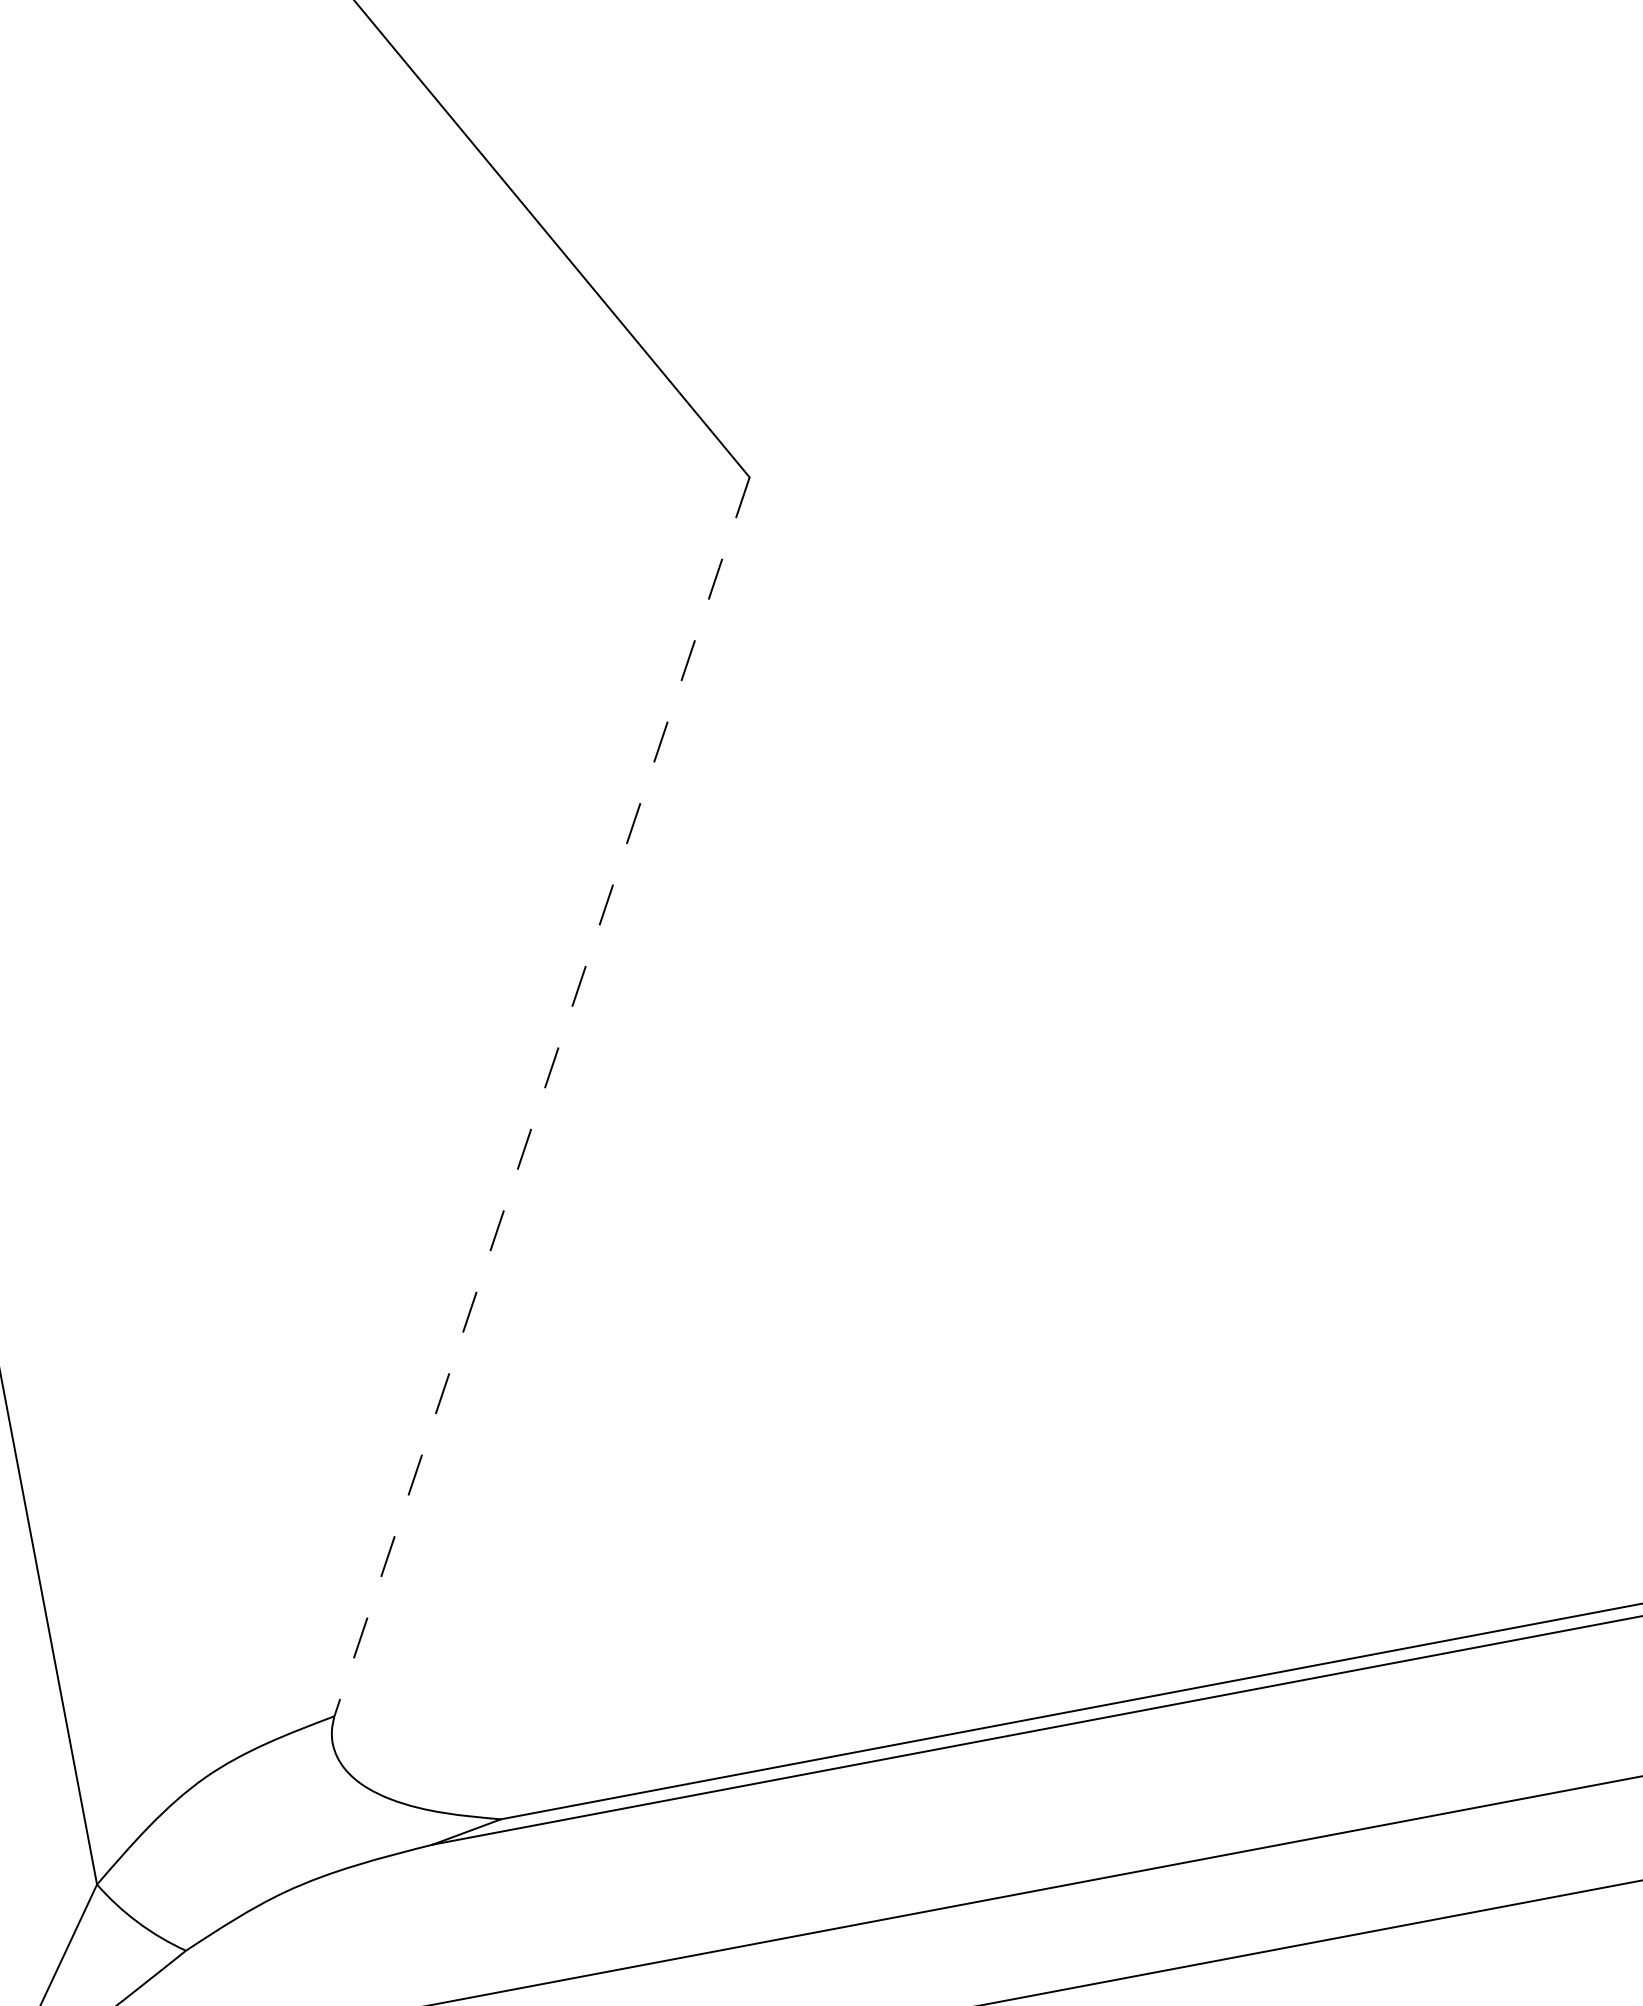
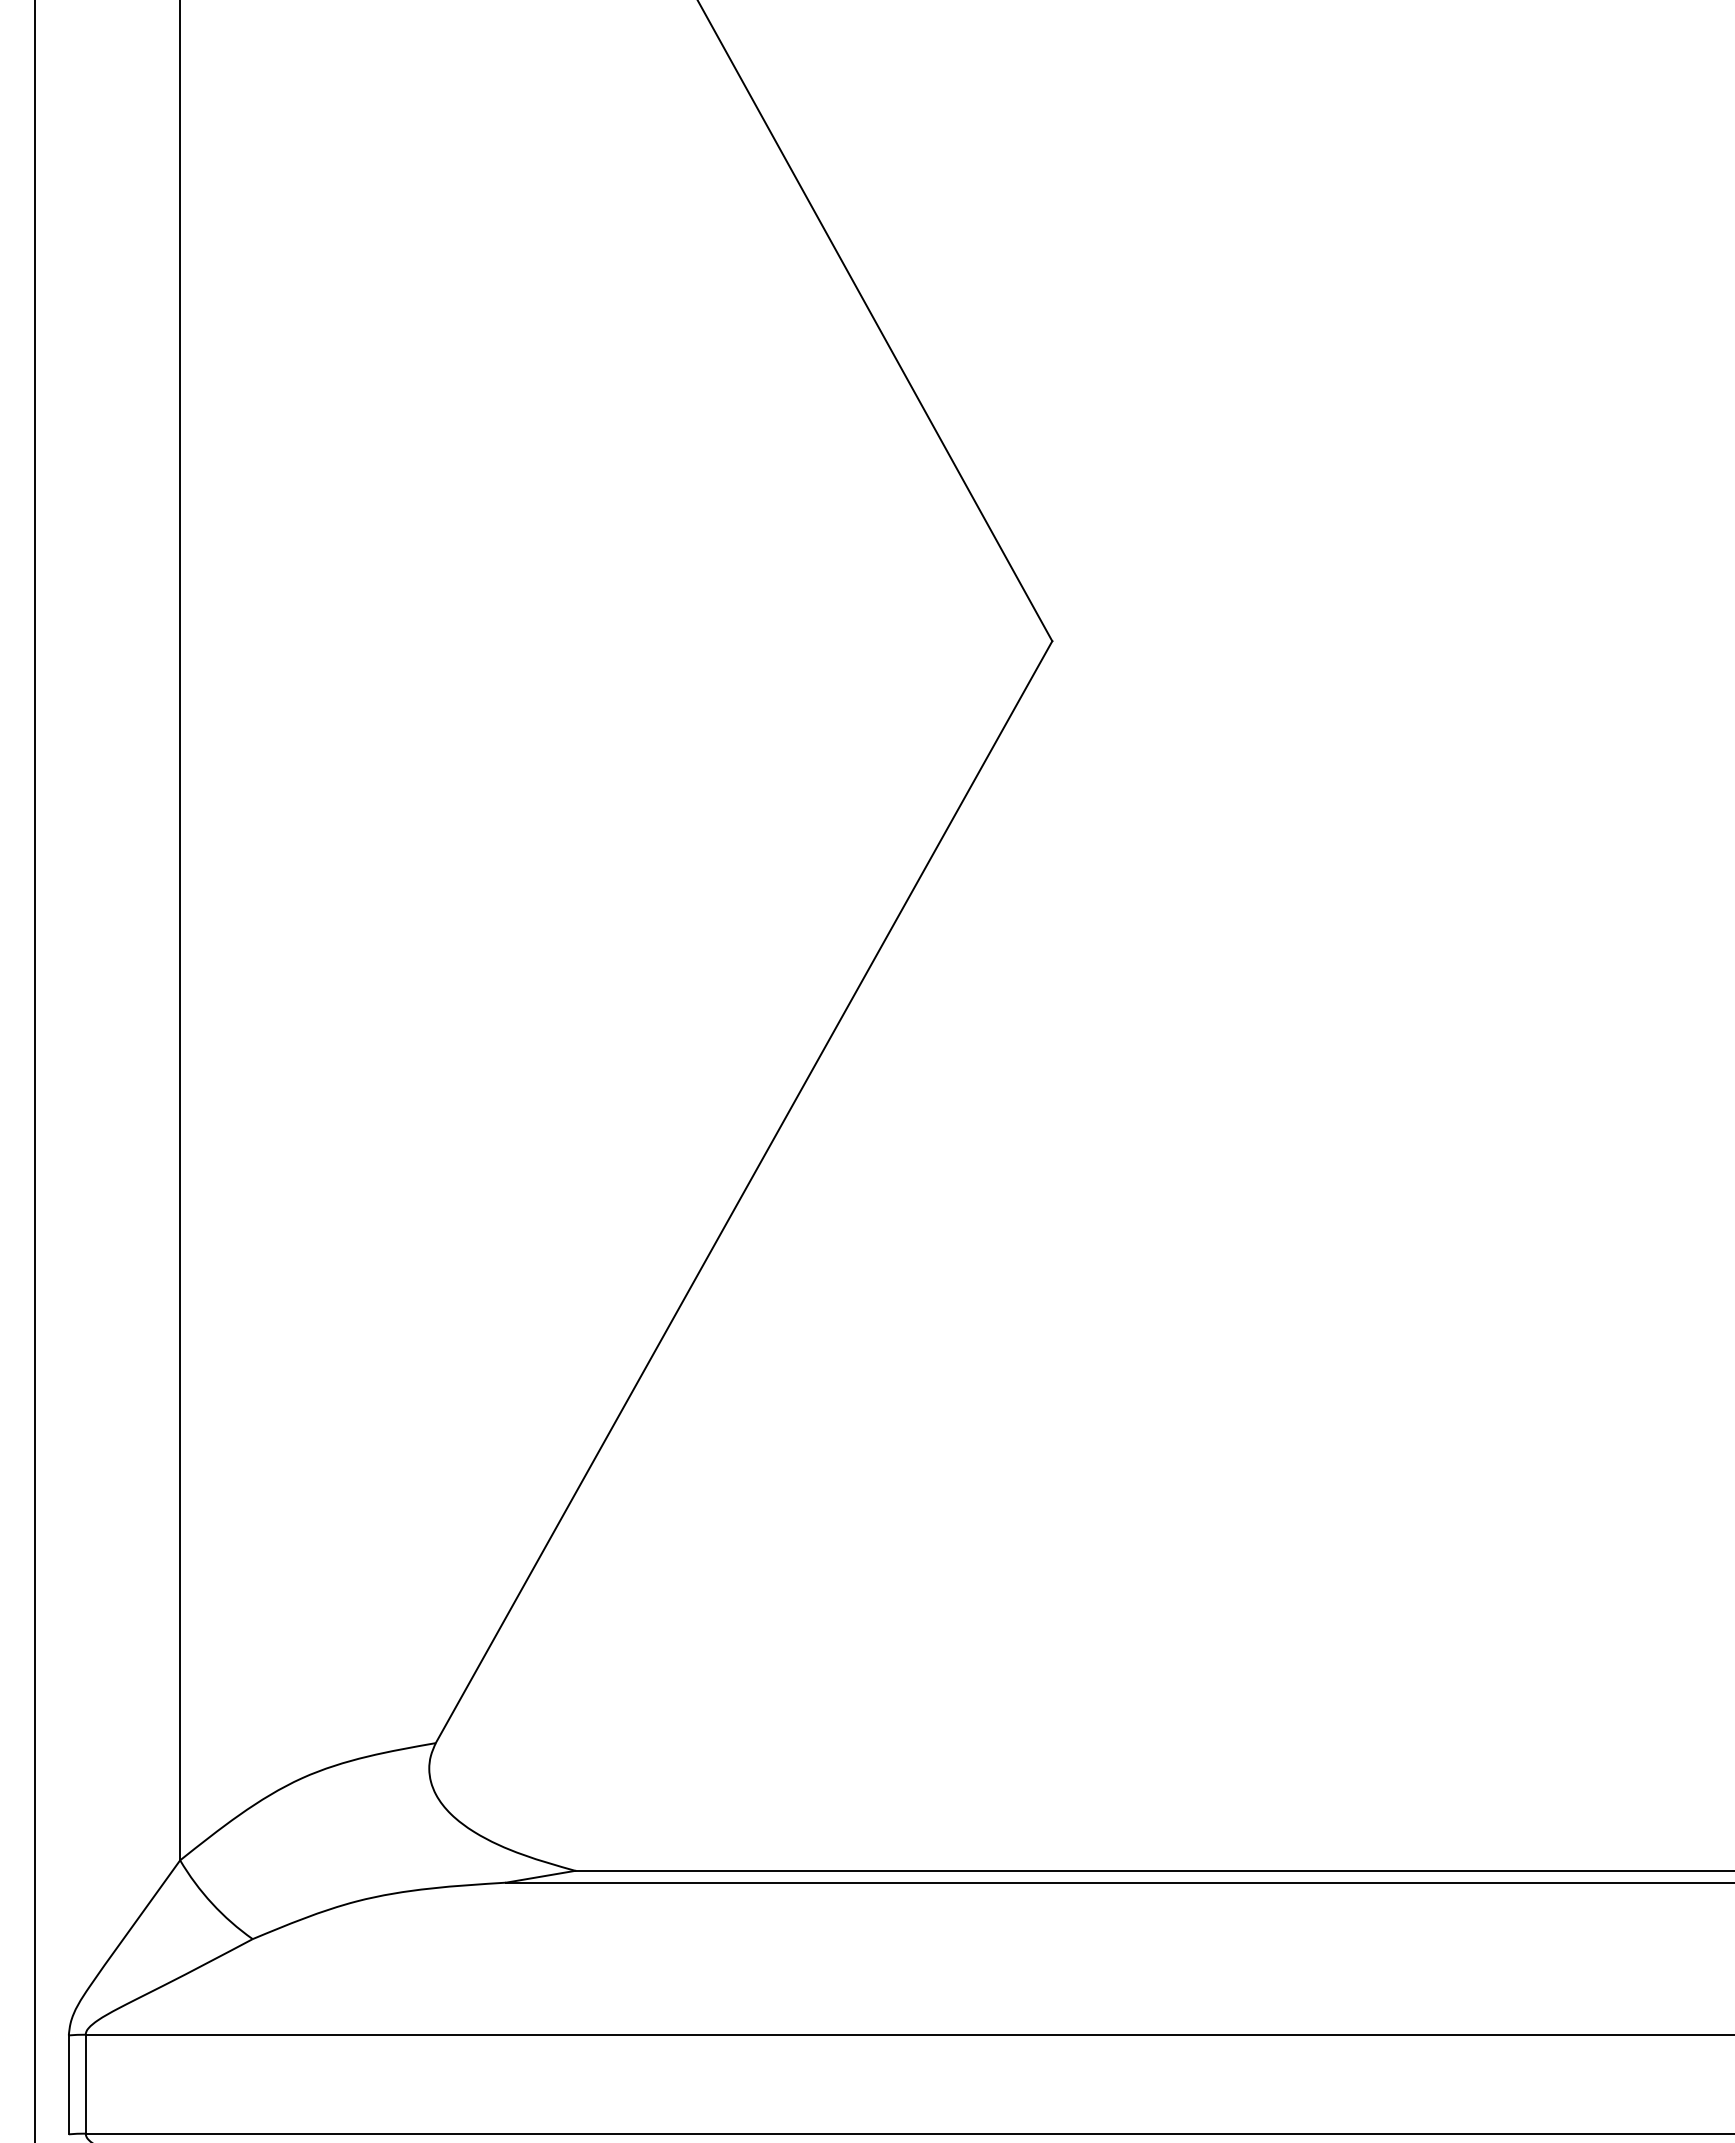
line: (541, 1097) -> (743, 1192), dashed -> solid

